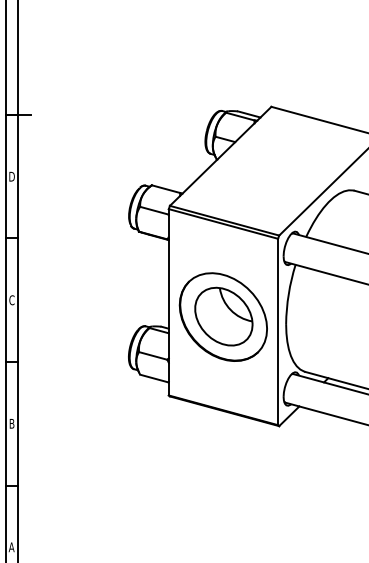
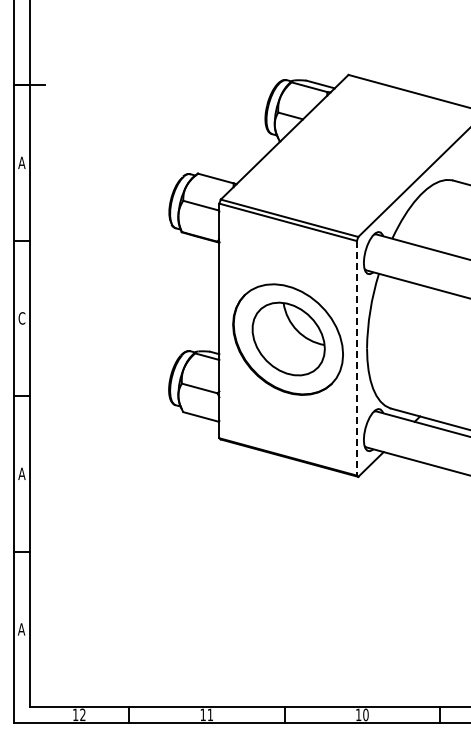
text: (11, 176) -> (21, 162), D -> A
line: (277, 332) -> (356, 358), solid -> dashed
text: (11, 423) -> (21, 473), B -> A

